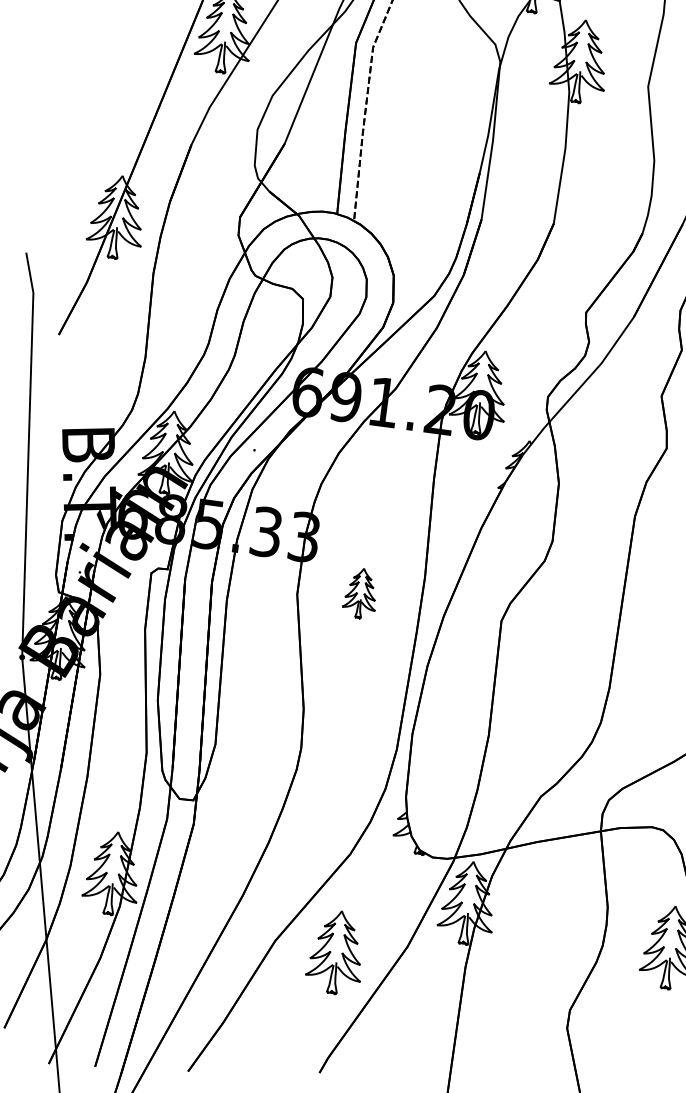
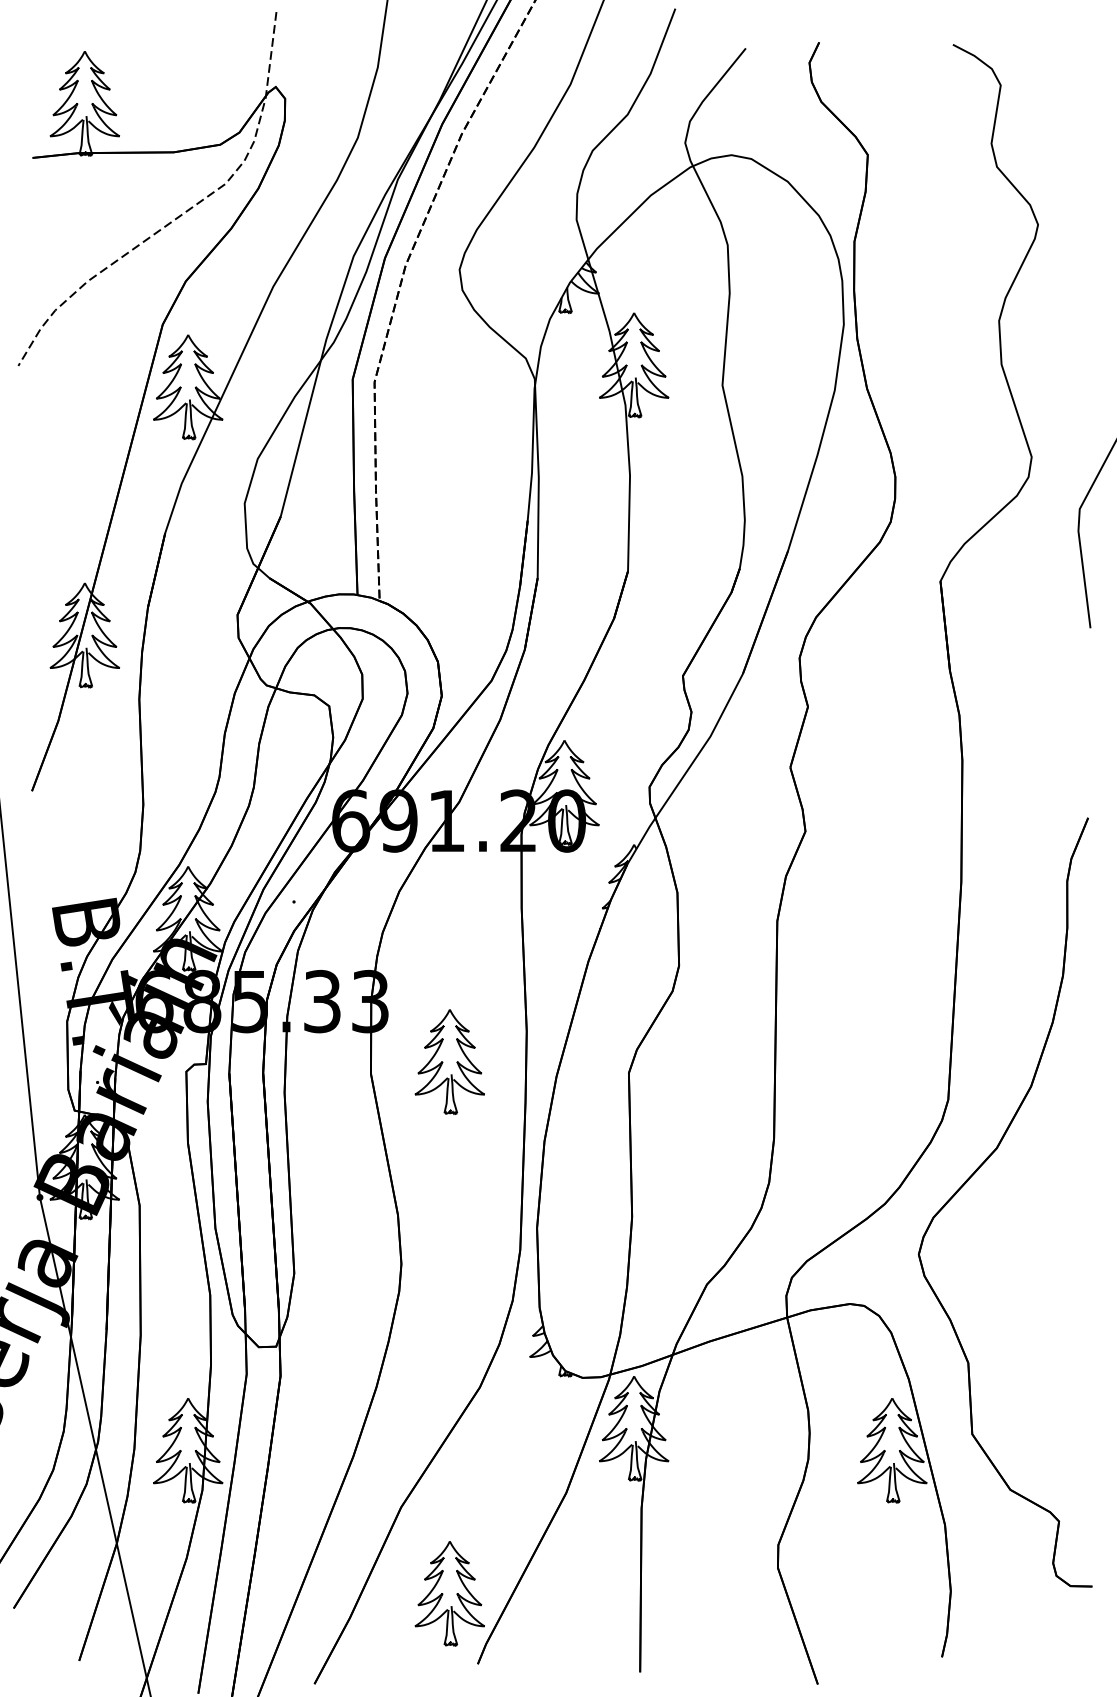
part: (360, 592) -> (449, 1061), size x1.67
part: (336, 952) -> (449, 1593), moved

